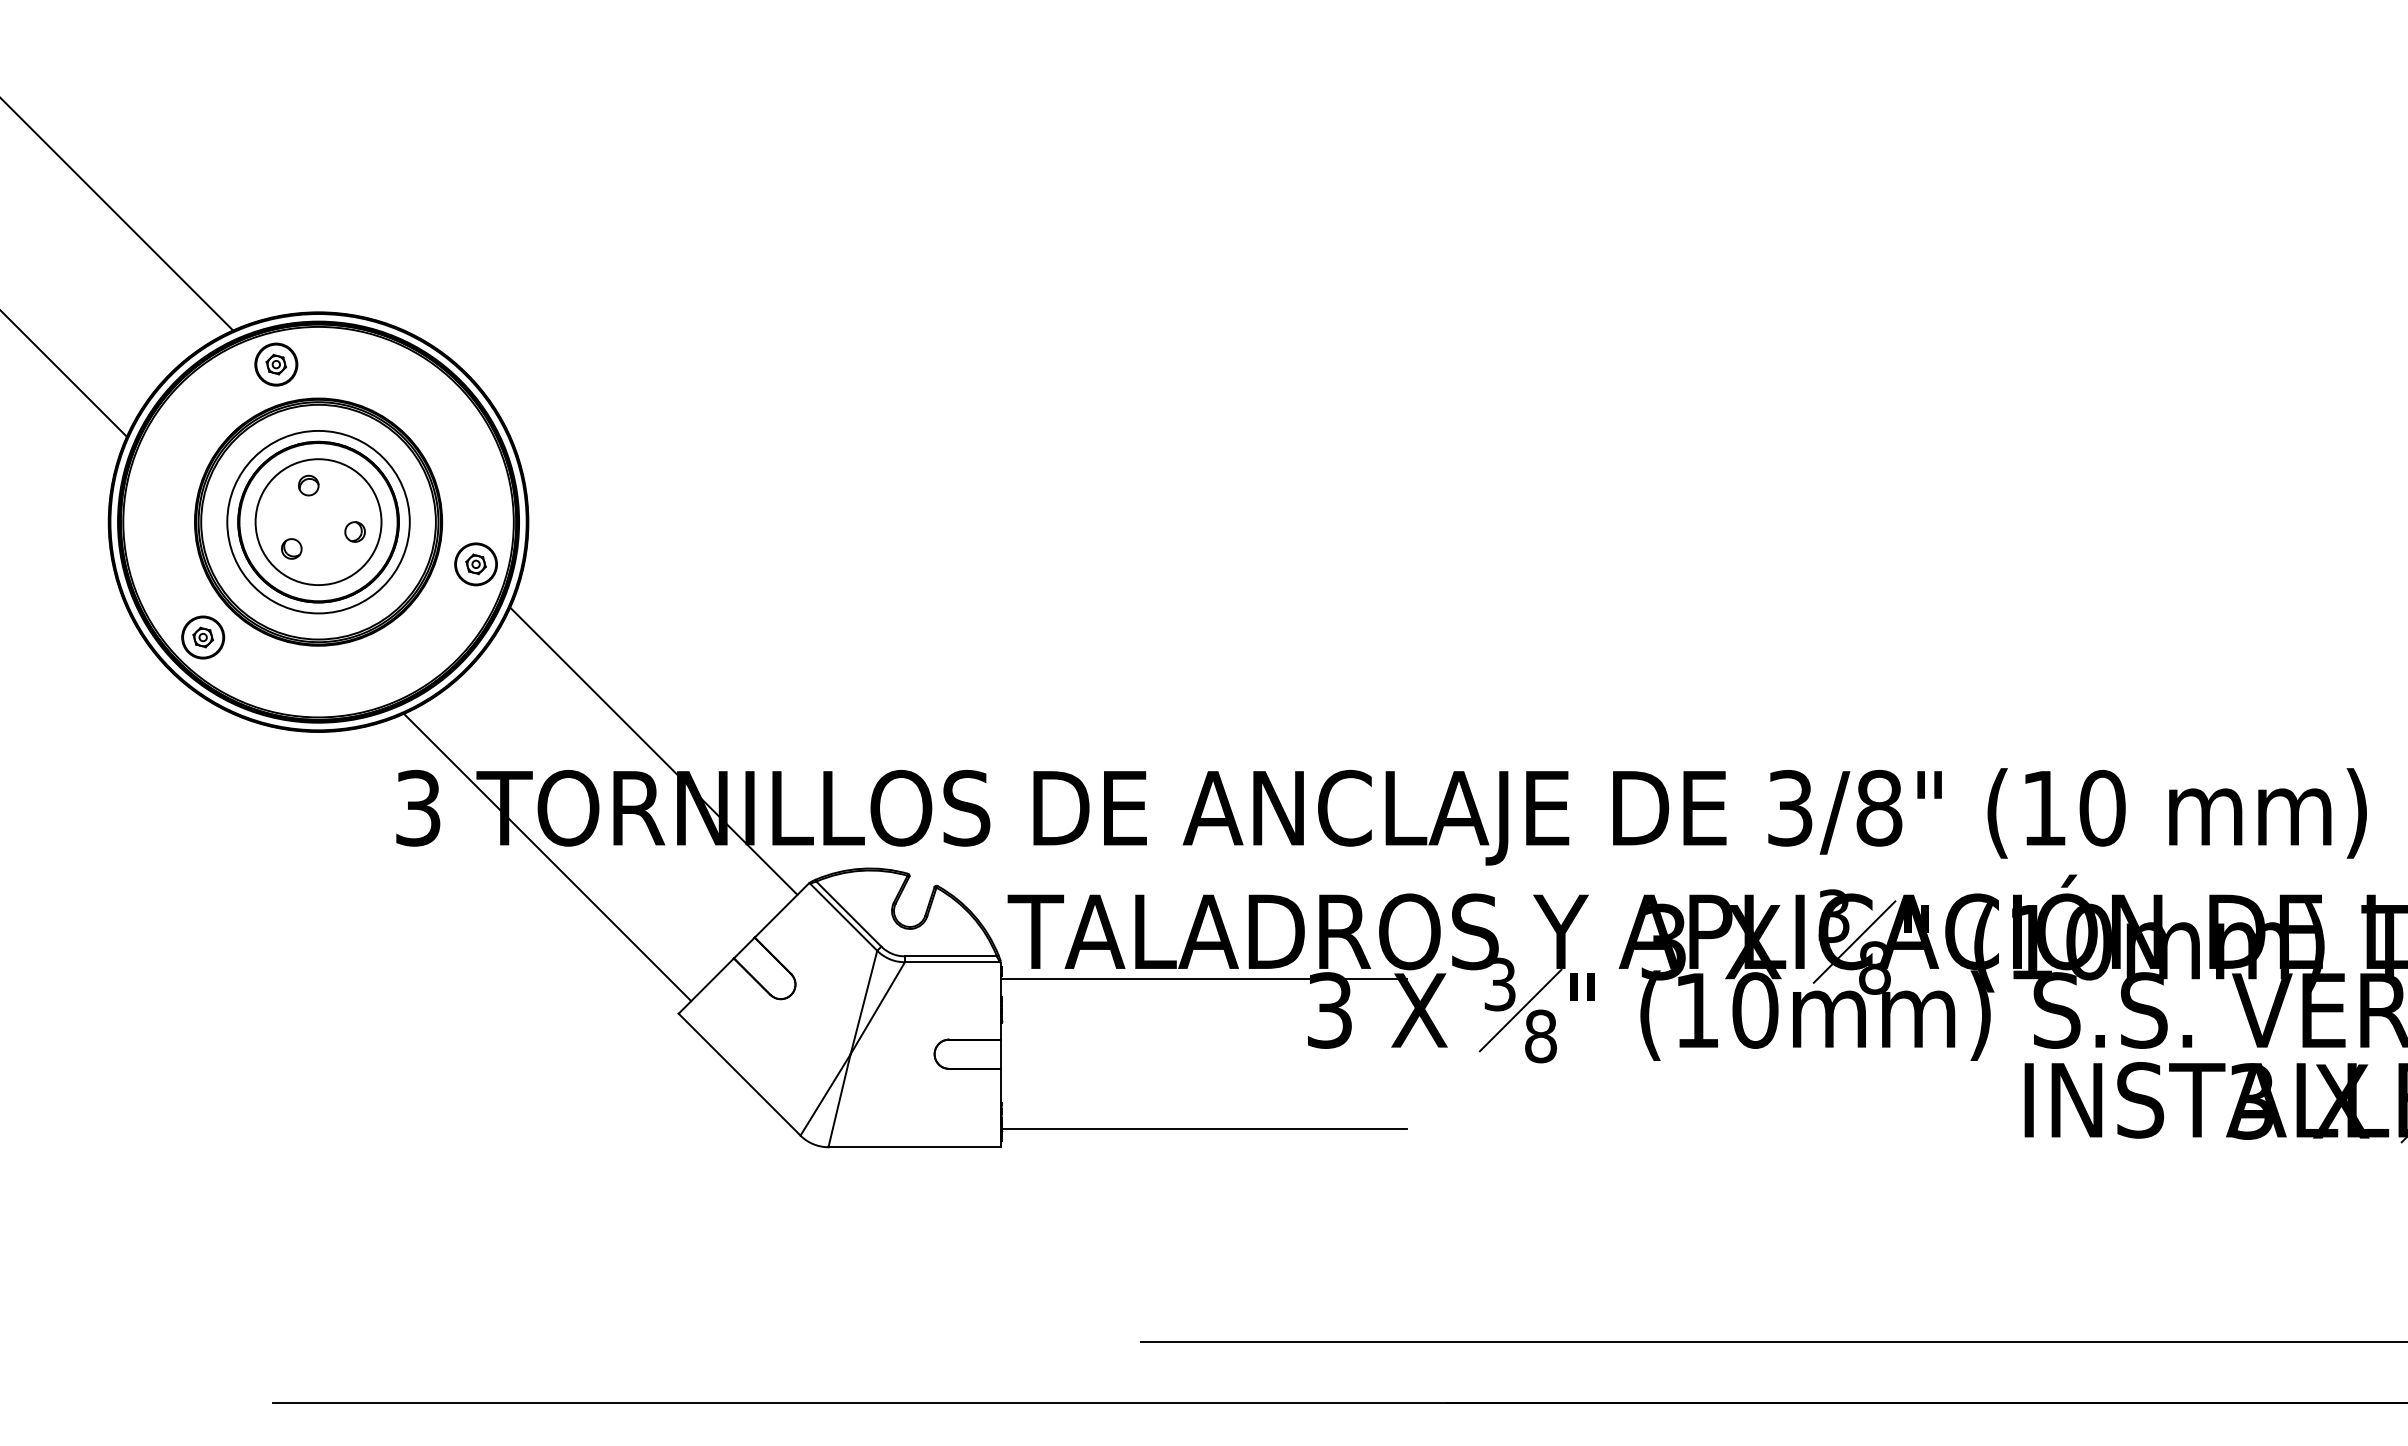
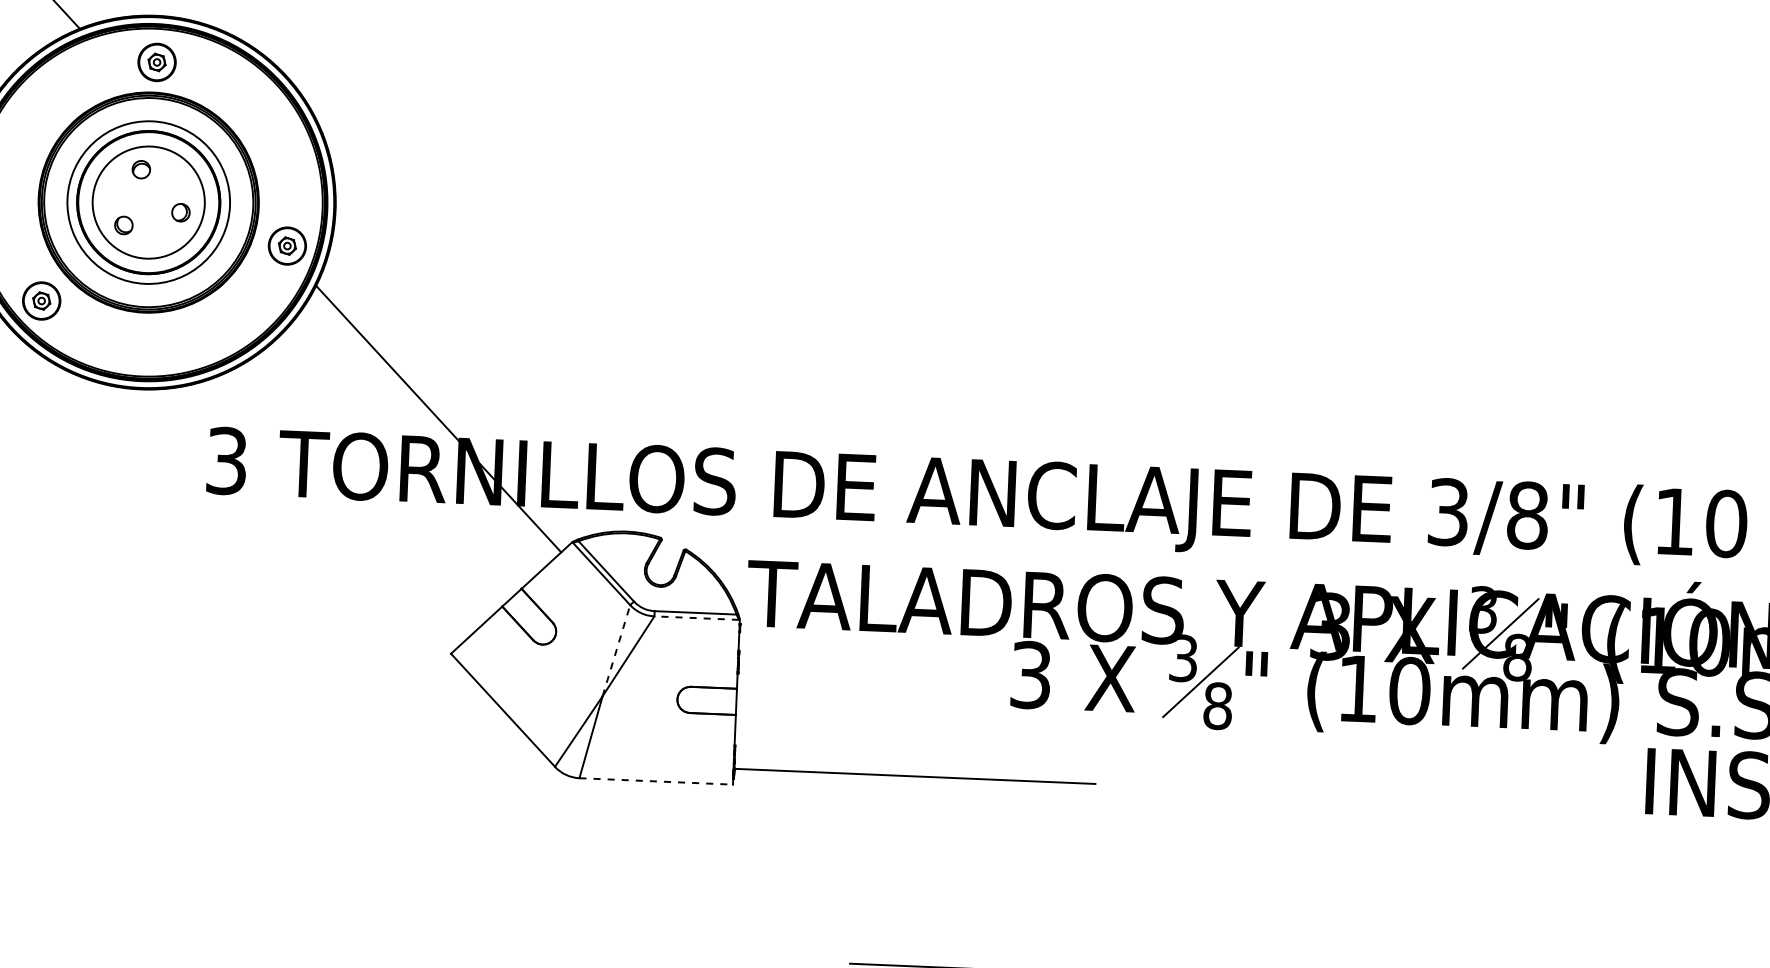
part: (276, 364) -> (157, 62), moved
line: (547, 857) -> (340, 509), removed
line: (951, 962) -> (695, 618), solid -> dashed
line: (1203, 979) -> (919, 642), removed
line: (864, 1002) -> (616, 650), solid -> dashed
line: (915, 1147) -> (656, 781), solid -> dashed

